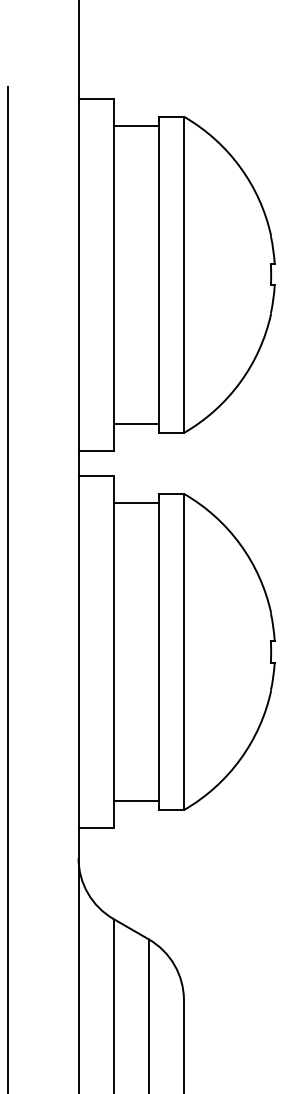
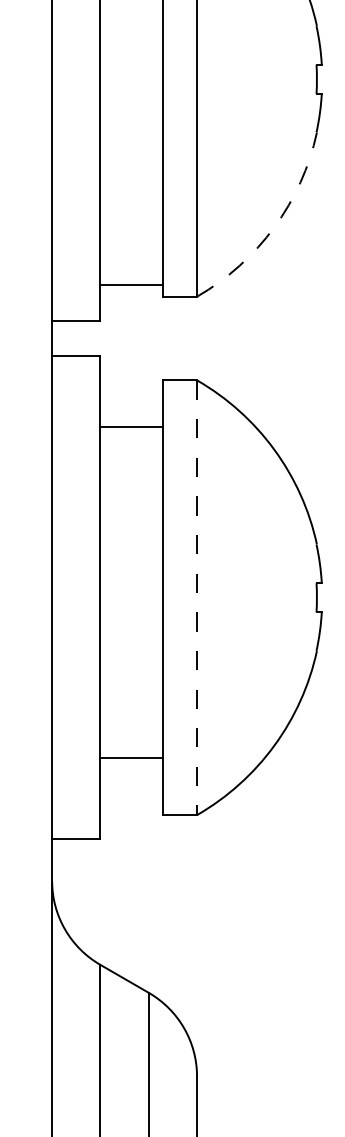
arc: (240, 382) -> (274, 227), solid -> dashed
line: (136, 502) -> (131, 426), moved
line: (183, 652) -> (196, 598), solid -> dashed
line: (136, 801) -> (131, 757), moved

